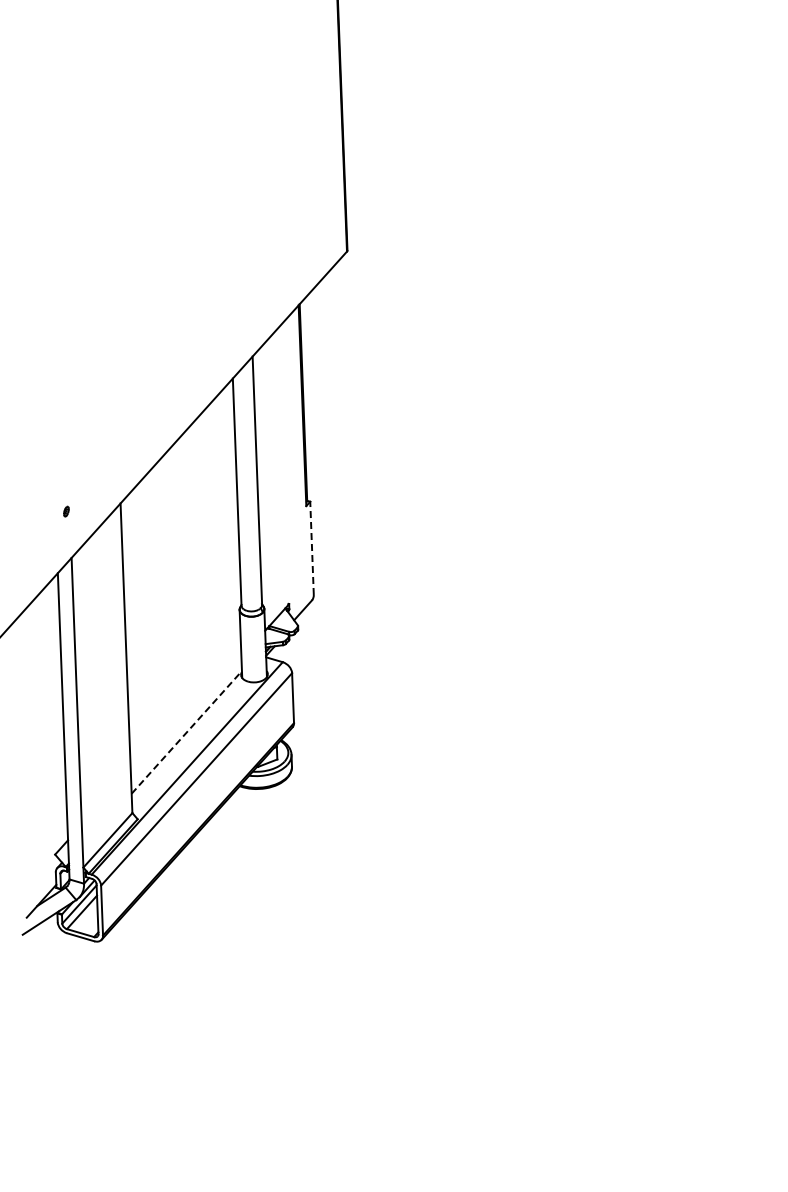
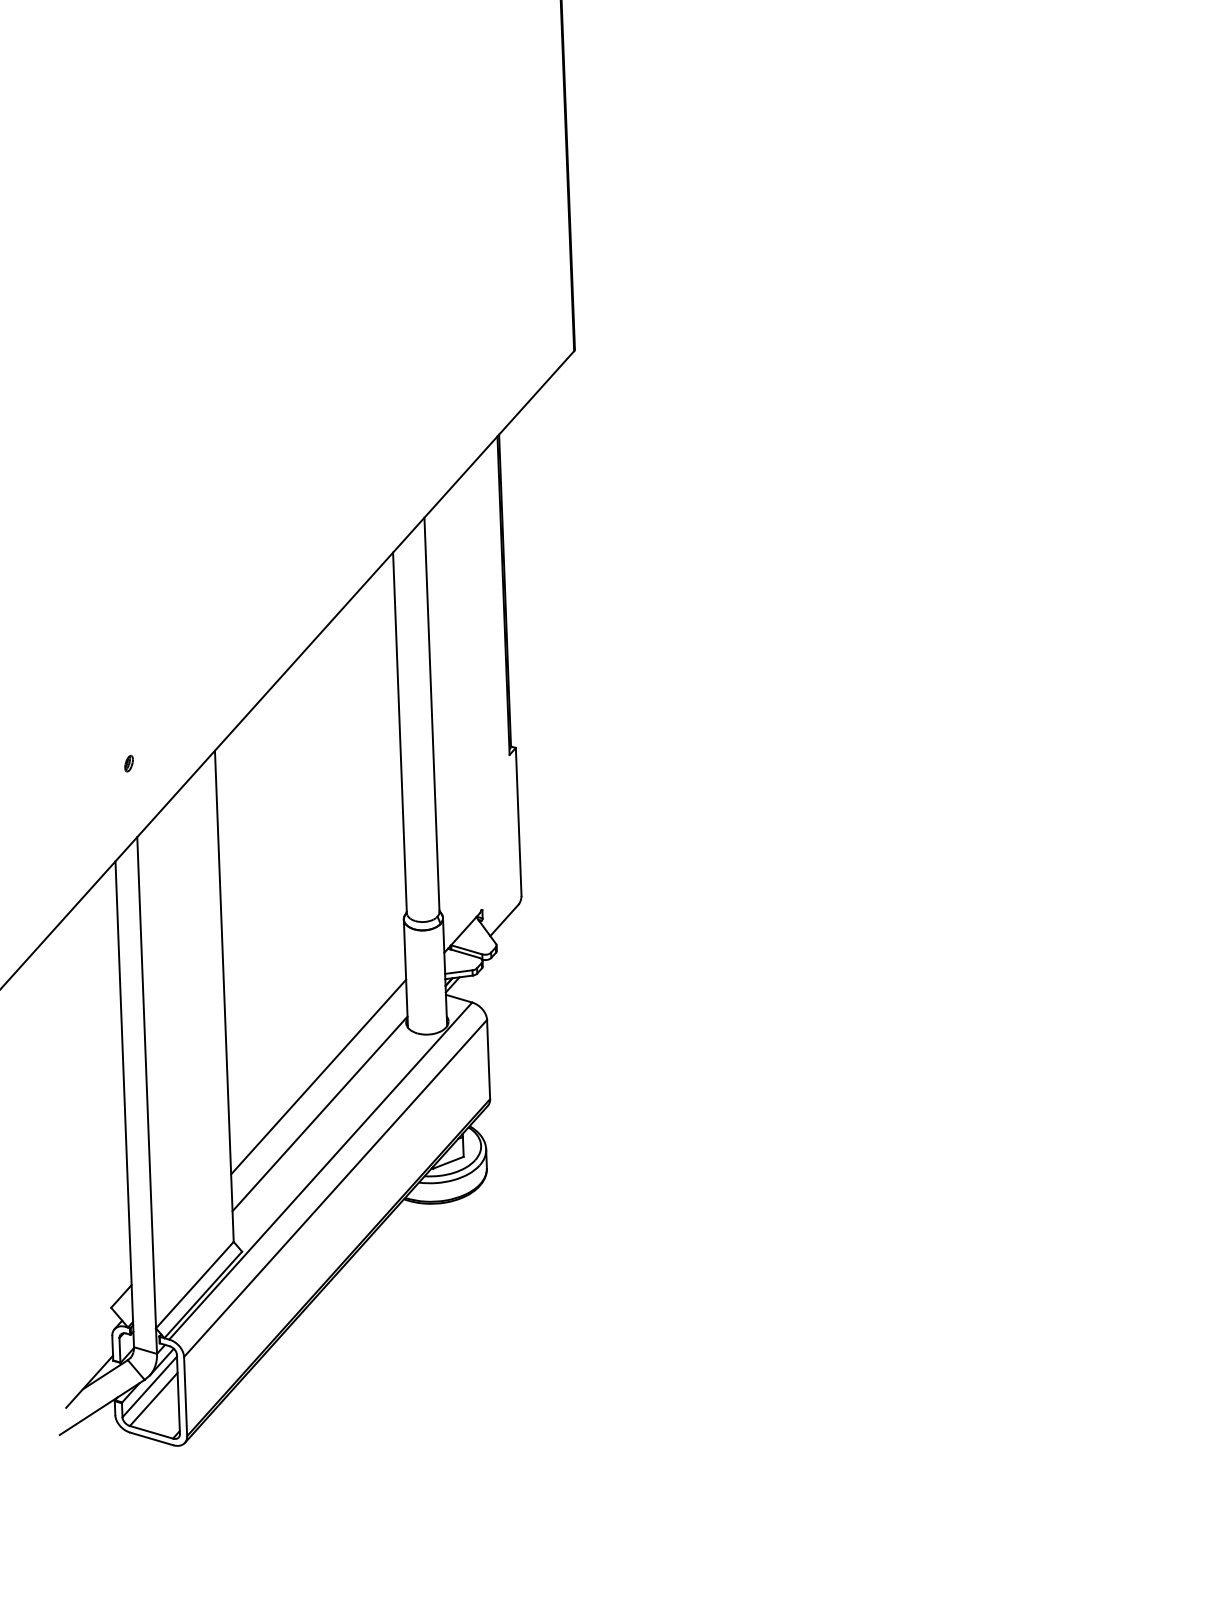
line: (312, 548) -> (519, 822), dashed -> solid
line: (185, 708) -> (317, 1075), added
line: (186, 732) -> (319, 1114), dashed -> solid

